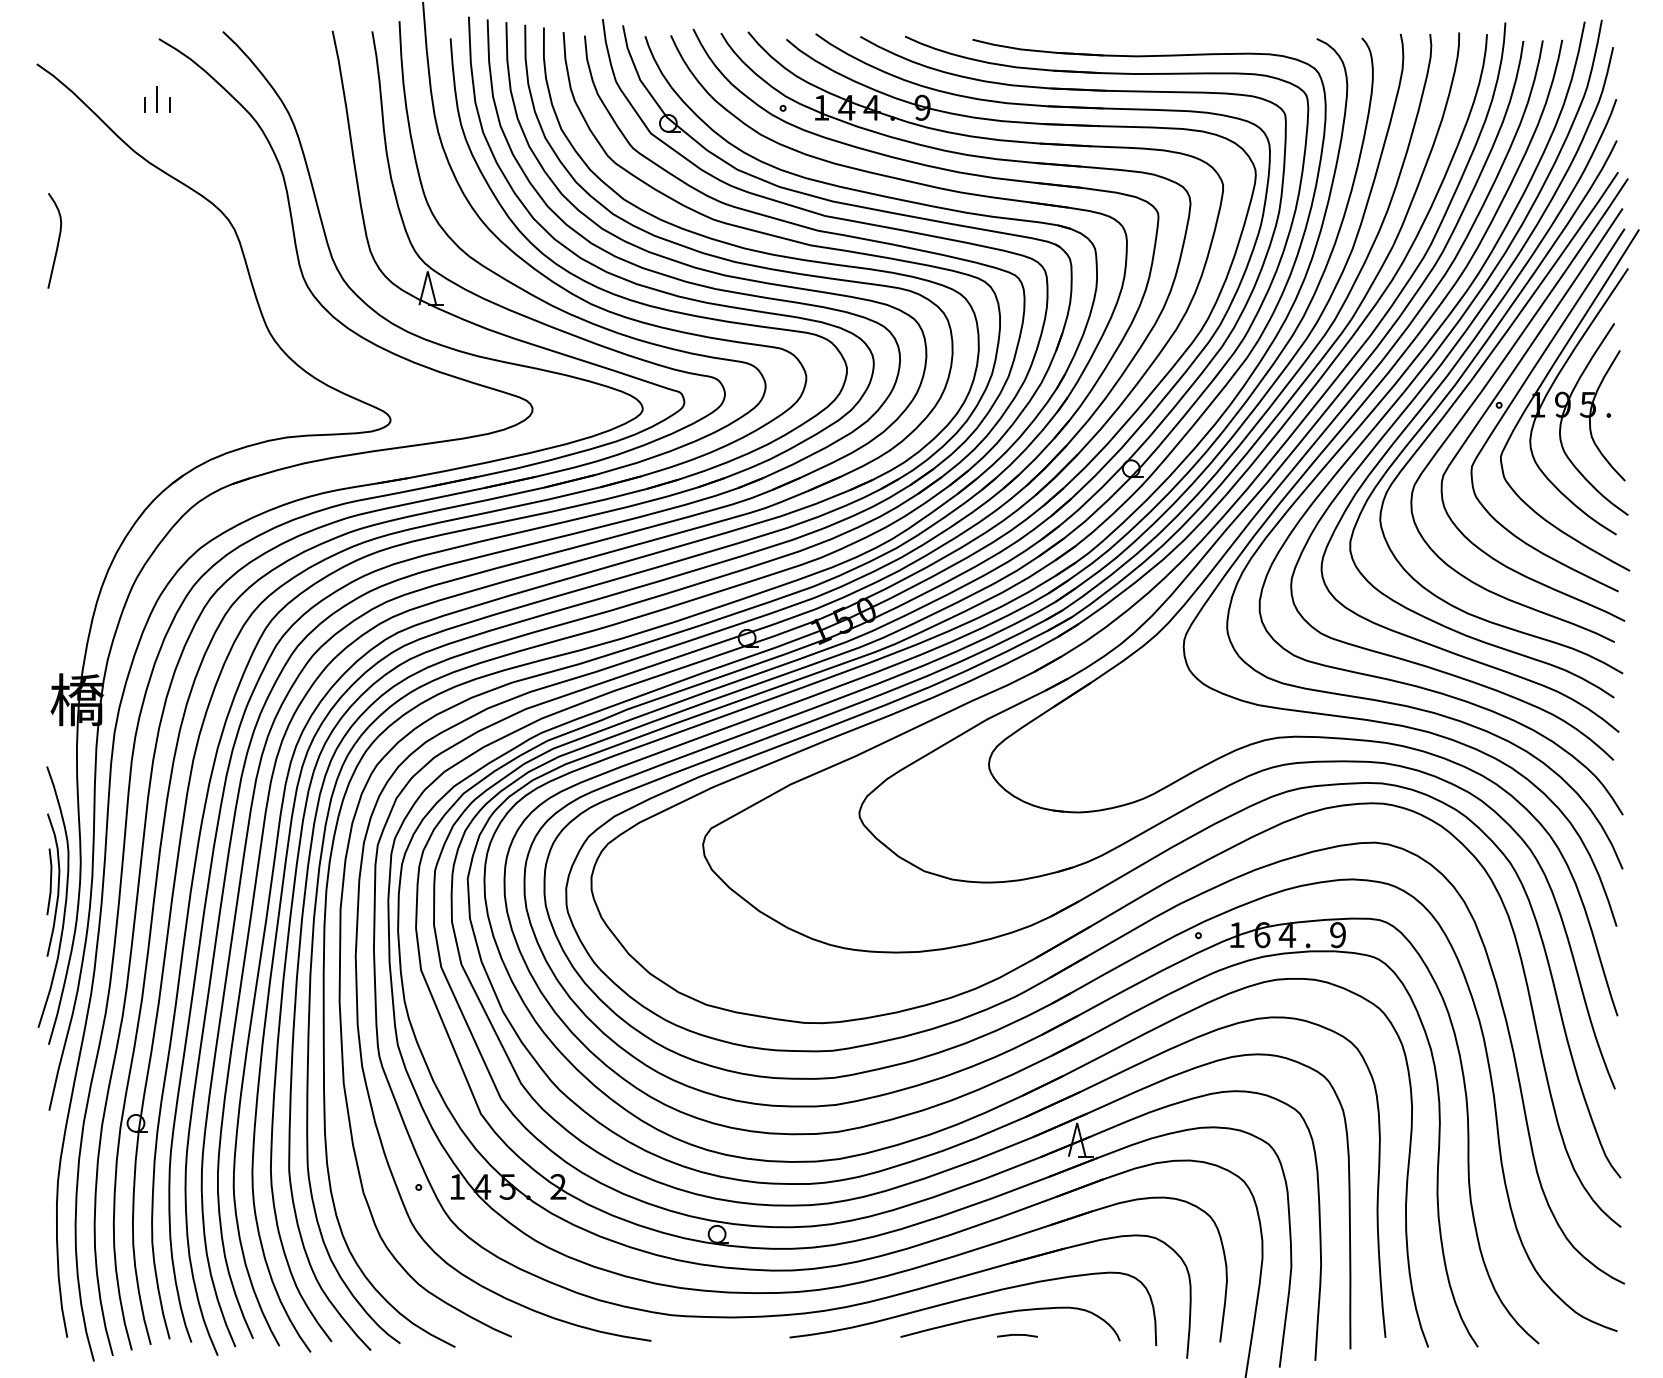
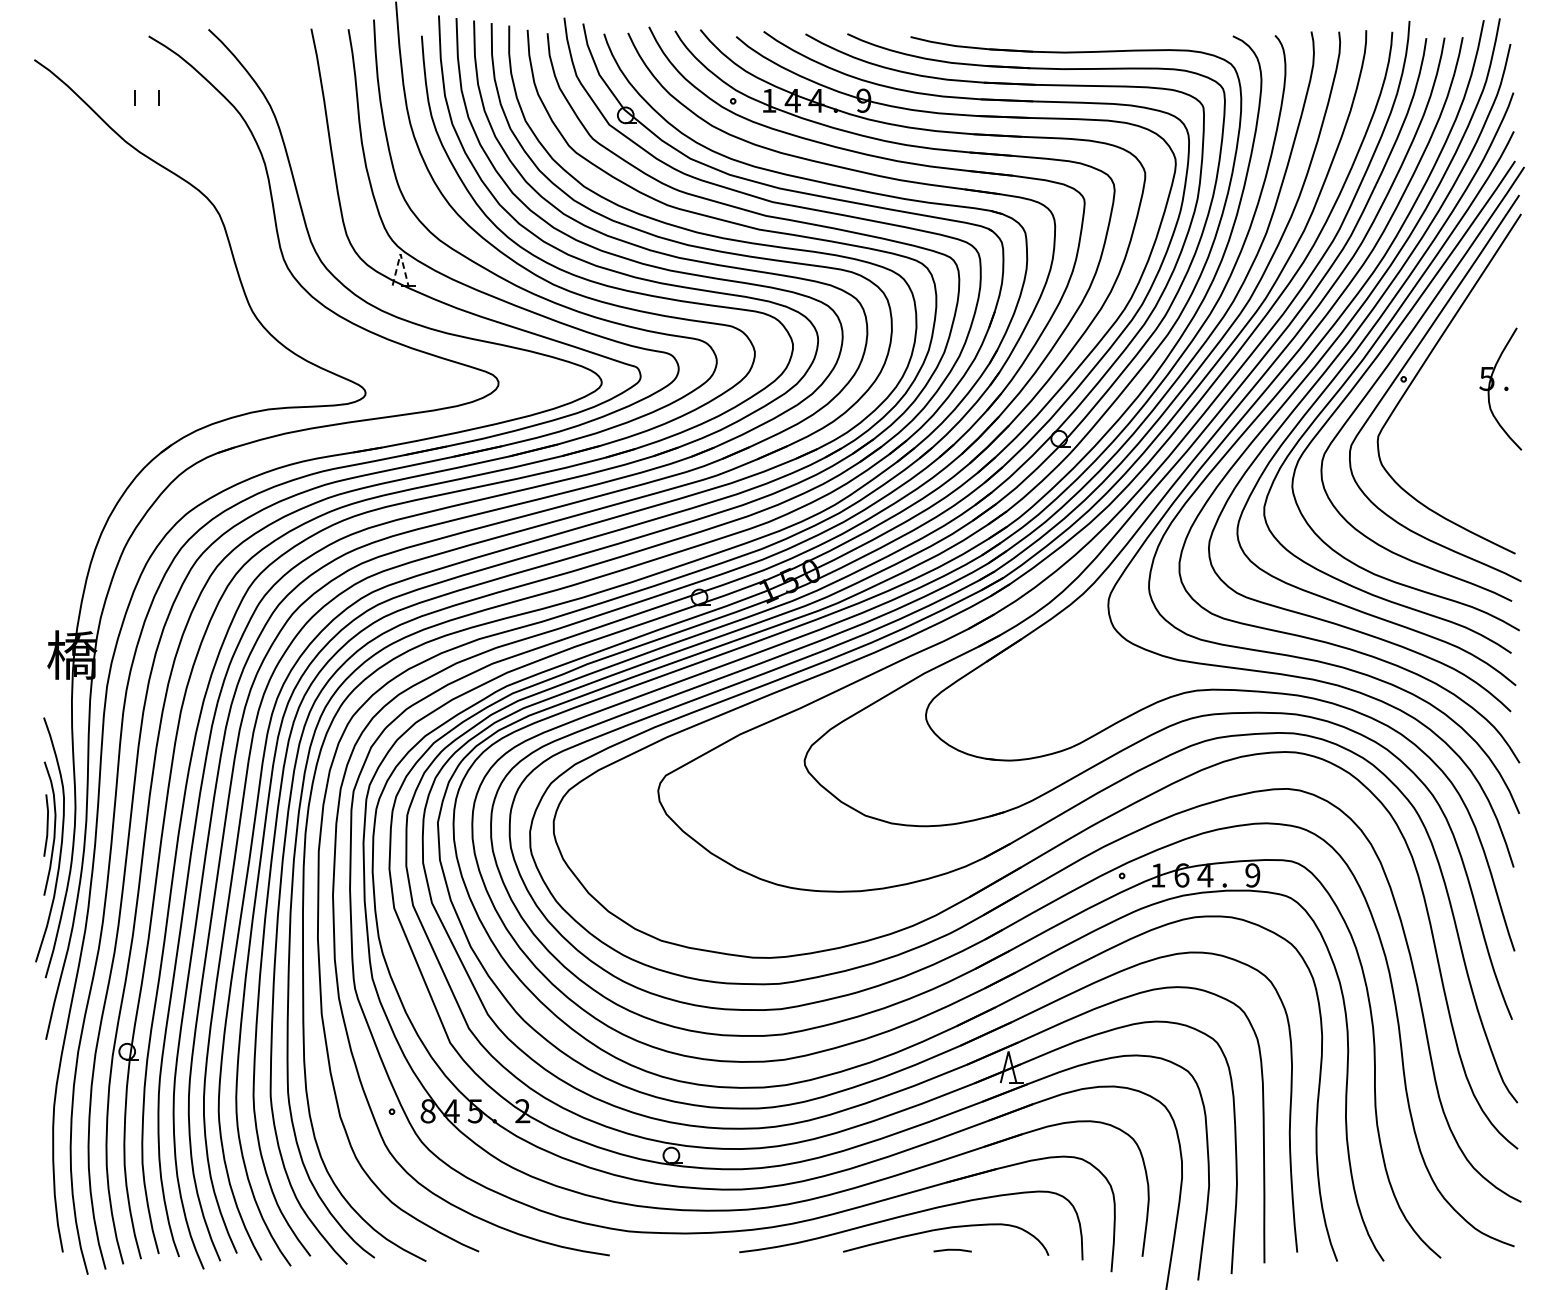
line: (157, 98) -> (147, 92), removed
curve: (57, 240) -> (53, 225), removed
line: (427, 271) -> (400, 254), solid -> dashed
part: (1569, 400) -> (1469, 374), removed
text: (457, 1186) -> (428, 1110), 1 -> 8

